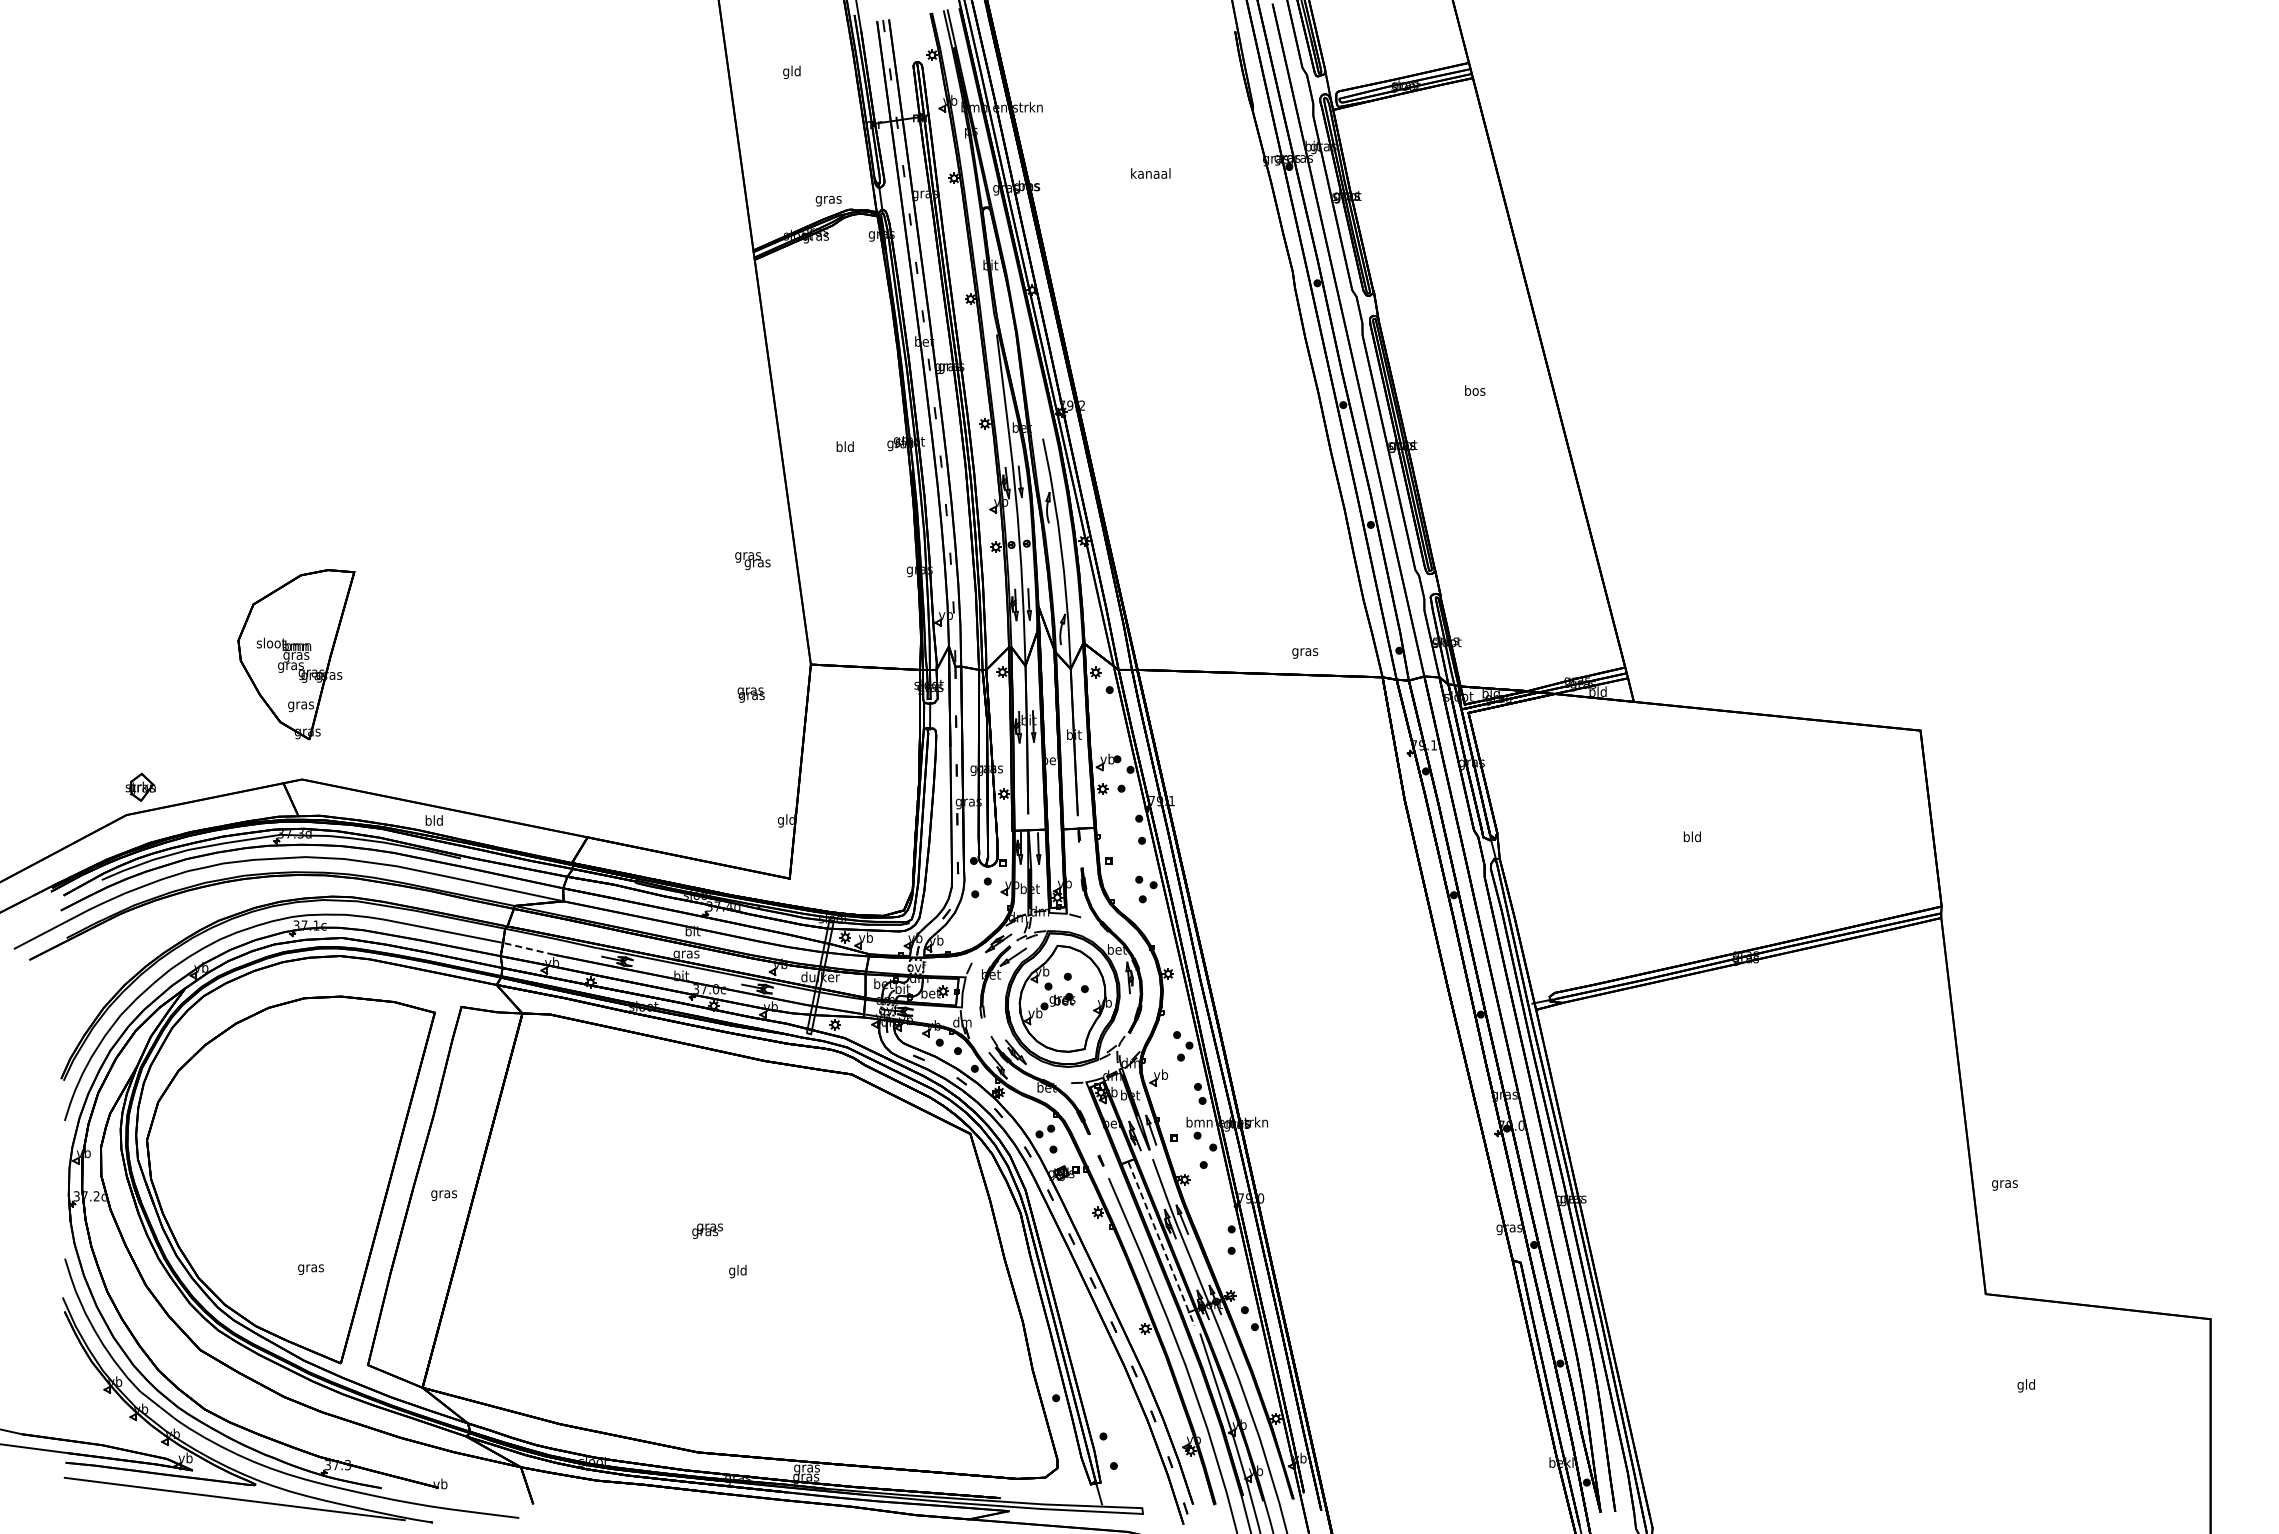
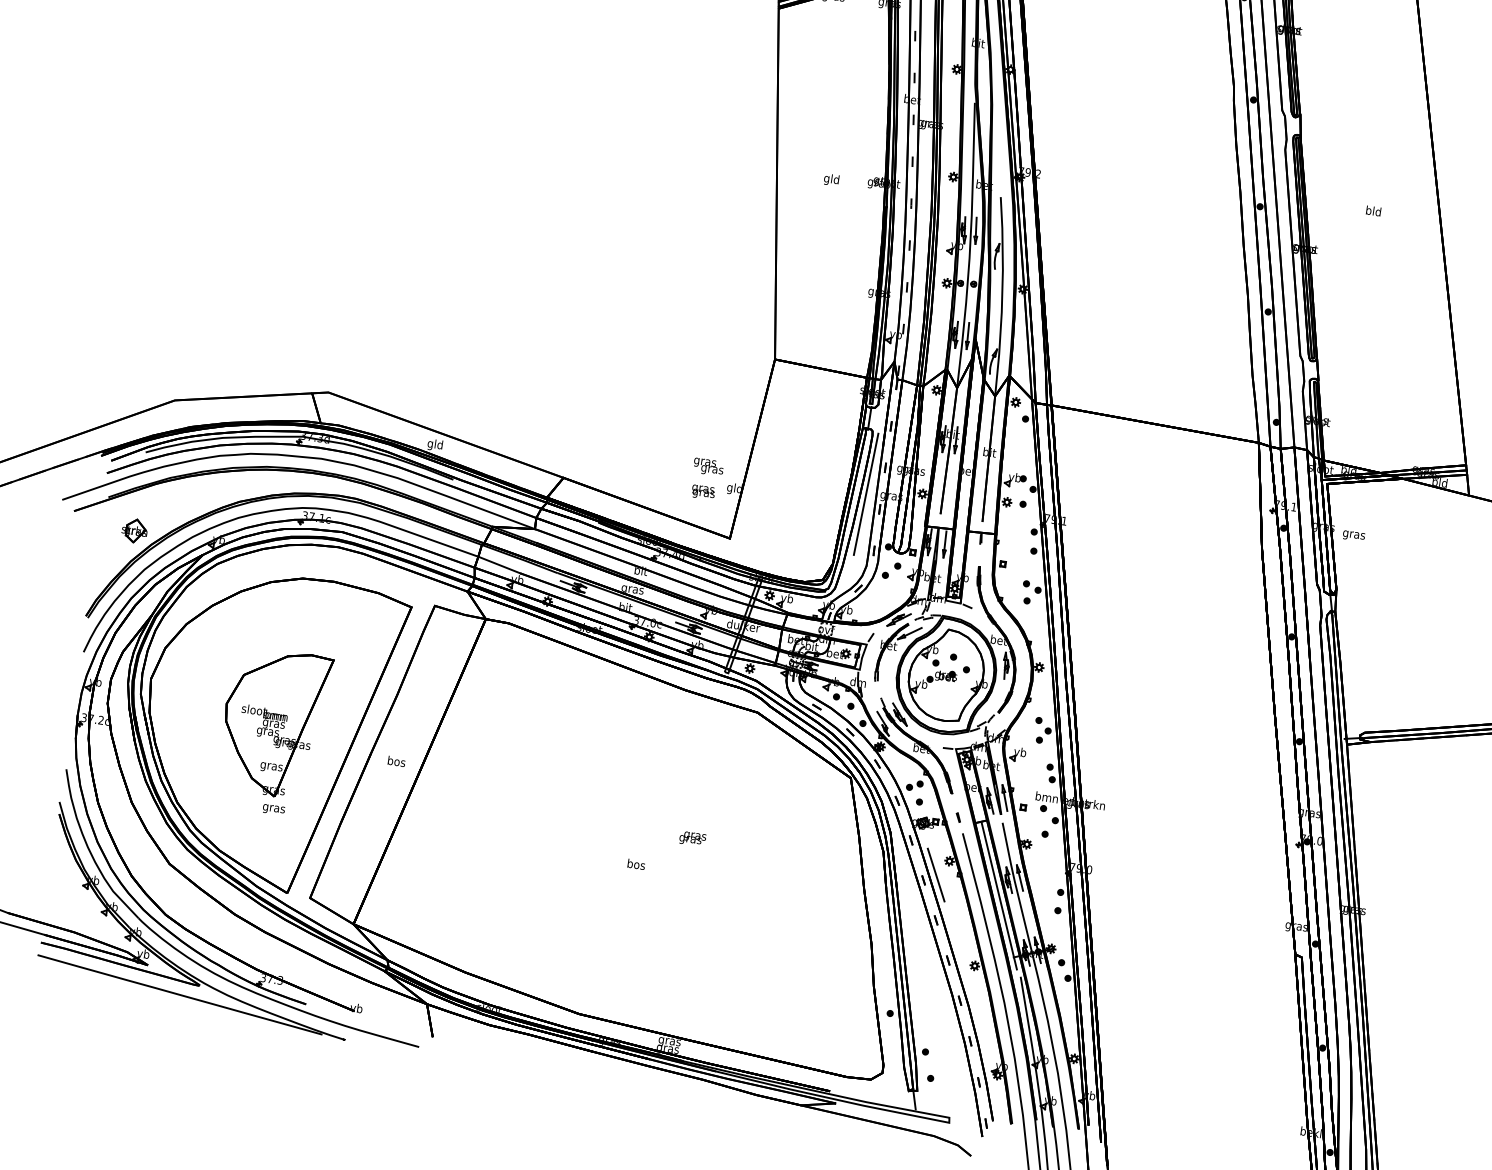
text: (1475, 390) -> (1374, 211), bos -> bld
text: (839, 447) -> (826, 178), bld -> gld
text: (752, 561) -> (708, 467), moved
text: (1305, 653) -> (1354, 536), moved
part: (296, 654) -> (274, 722), moved
text: (750, 694) -> (702, 491), moved
part: (140, 786) -> (134, 530), moved
line: (938, 804) -> (865, 494), added
text: (428, 821) -> (430, 444), bld -> gld
line: (528, 948) -> (499, 564), dashed -> solid
text: (444, 1193) -> (396, 762), gras -> bos
text: (707, 1230) -> (692, 838), moved
line: (1085, 1230) -> (936, 874), added
line: (1161, 1244) -> (999, 896), dashed -> solid
text: (738, 1271) -> (636, 865), gld -> bos

